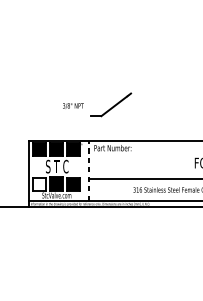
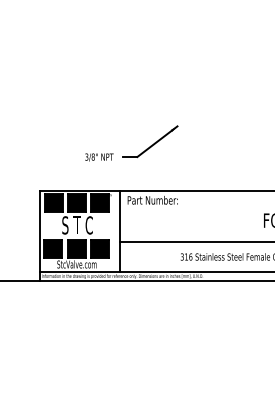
text: (73, 106) -> (99, 157), moved
line: (88, 170) -> (120, 230), dashed -> solid
fill: (39, 183) -> (53, 248), added

